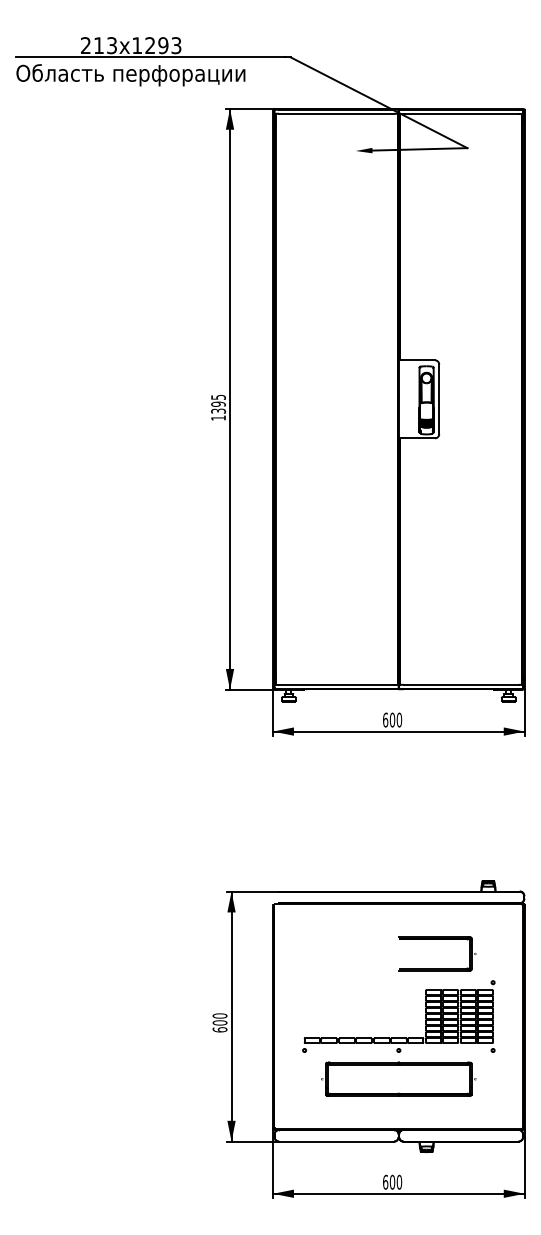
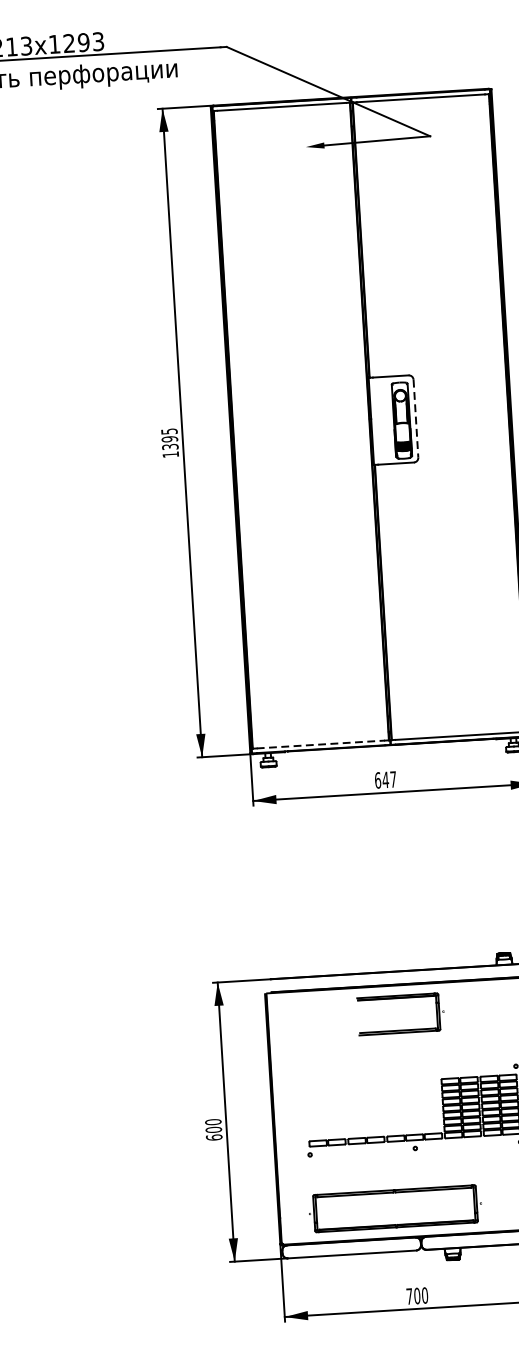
line: (439, 399) -> (416, 418), solid -> dashed
line: (337, 684) -> (321, 744), solid -> dashed
text: (395, 719) -> (389, 779), 600 -> 647
part: (437, 939) -> (400, 998), moved
part: (398, 1078) -> (395, 1207), moved
text: (385, 1181) -> (409, 1295), 600 -> 700

